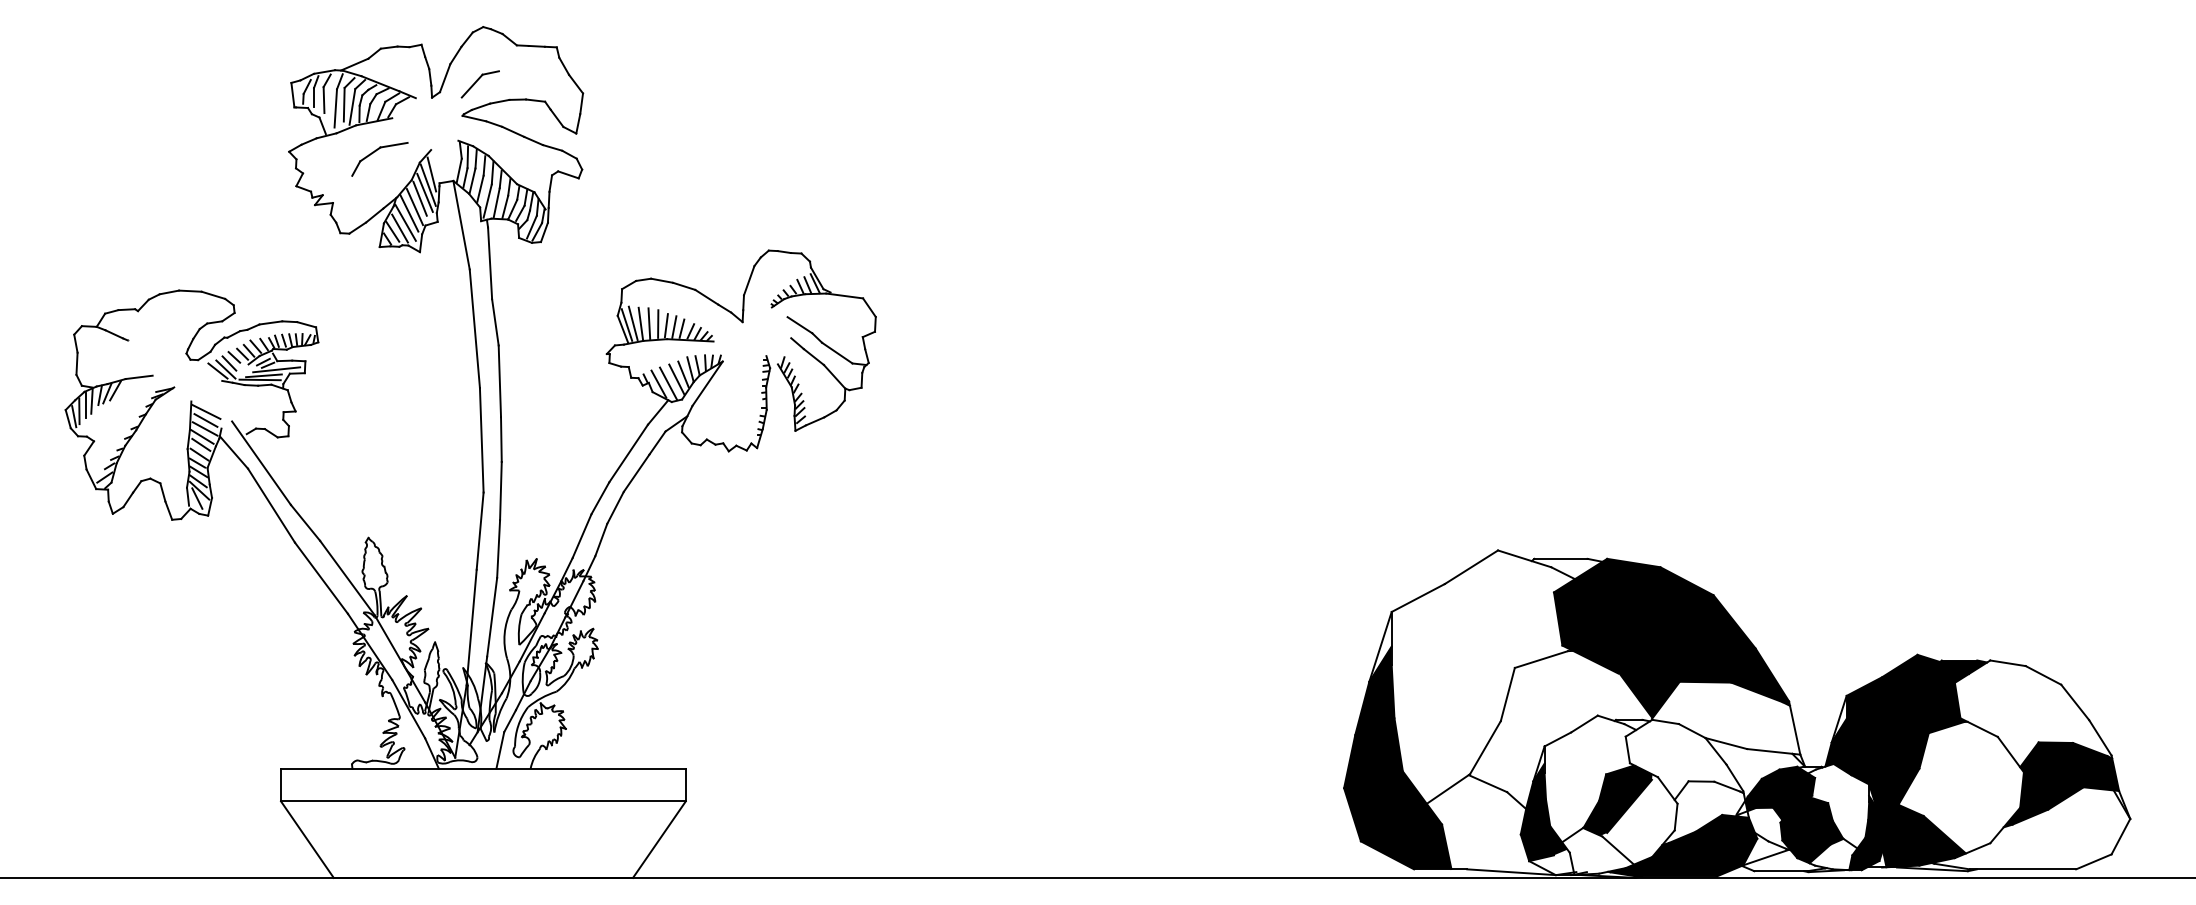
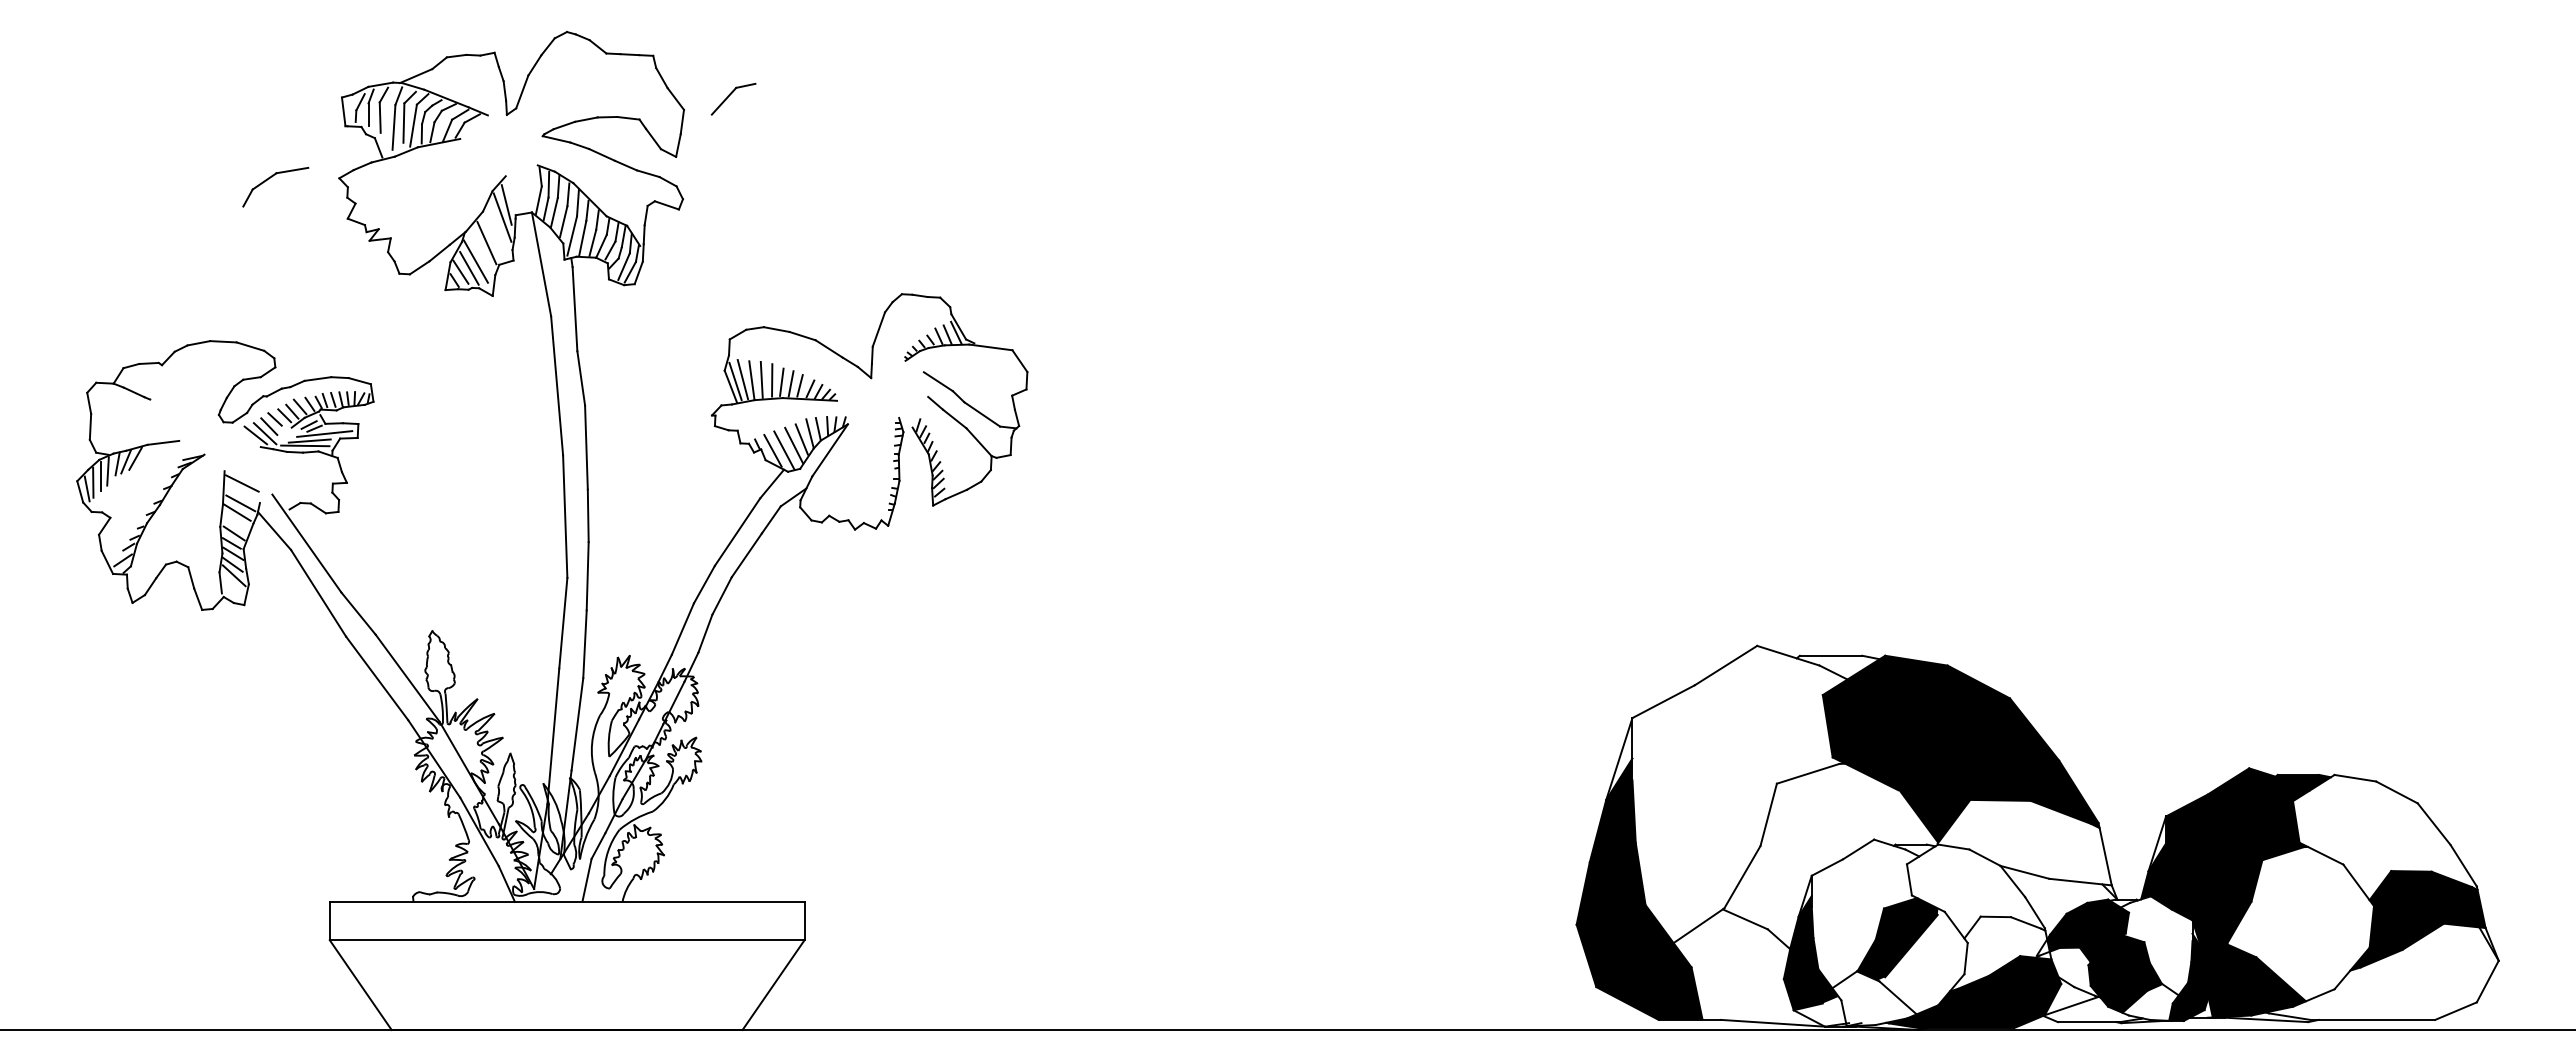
part: (480, 83) -> (733, 98), moved
part: (374, 152) -> (269, 179), moved
line: (424, 192) -> (498, 226), removed
line: (419, 198) -> (492, 233), removed
line: (408, 212) -> (479, 249), removed
line: (205, 419) -> (241, 492), removed
line: (200, 445) -> (235, 522), removed
line: (197, 498) -> (231, 585), removed

